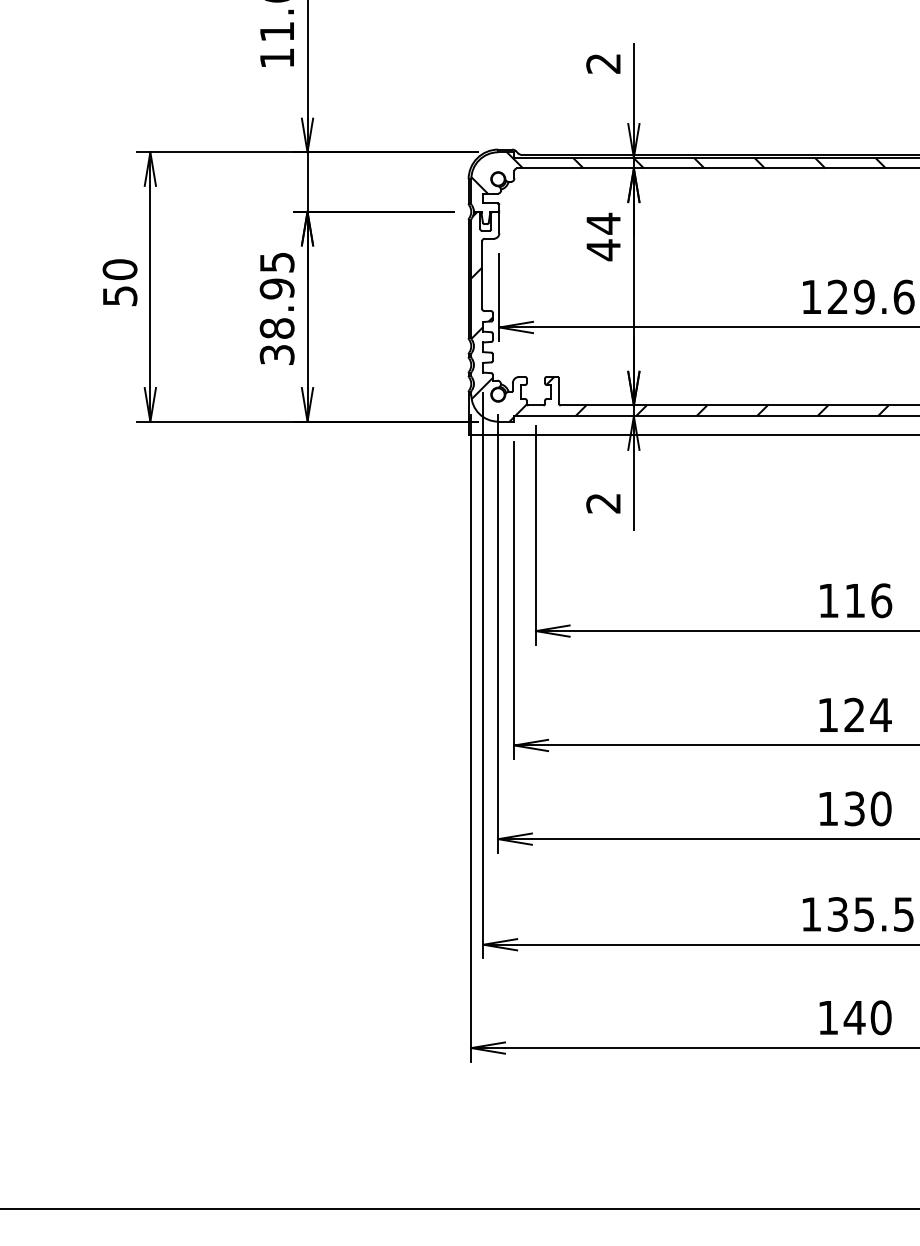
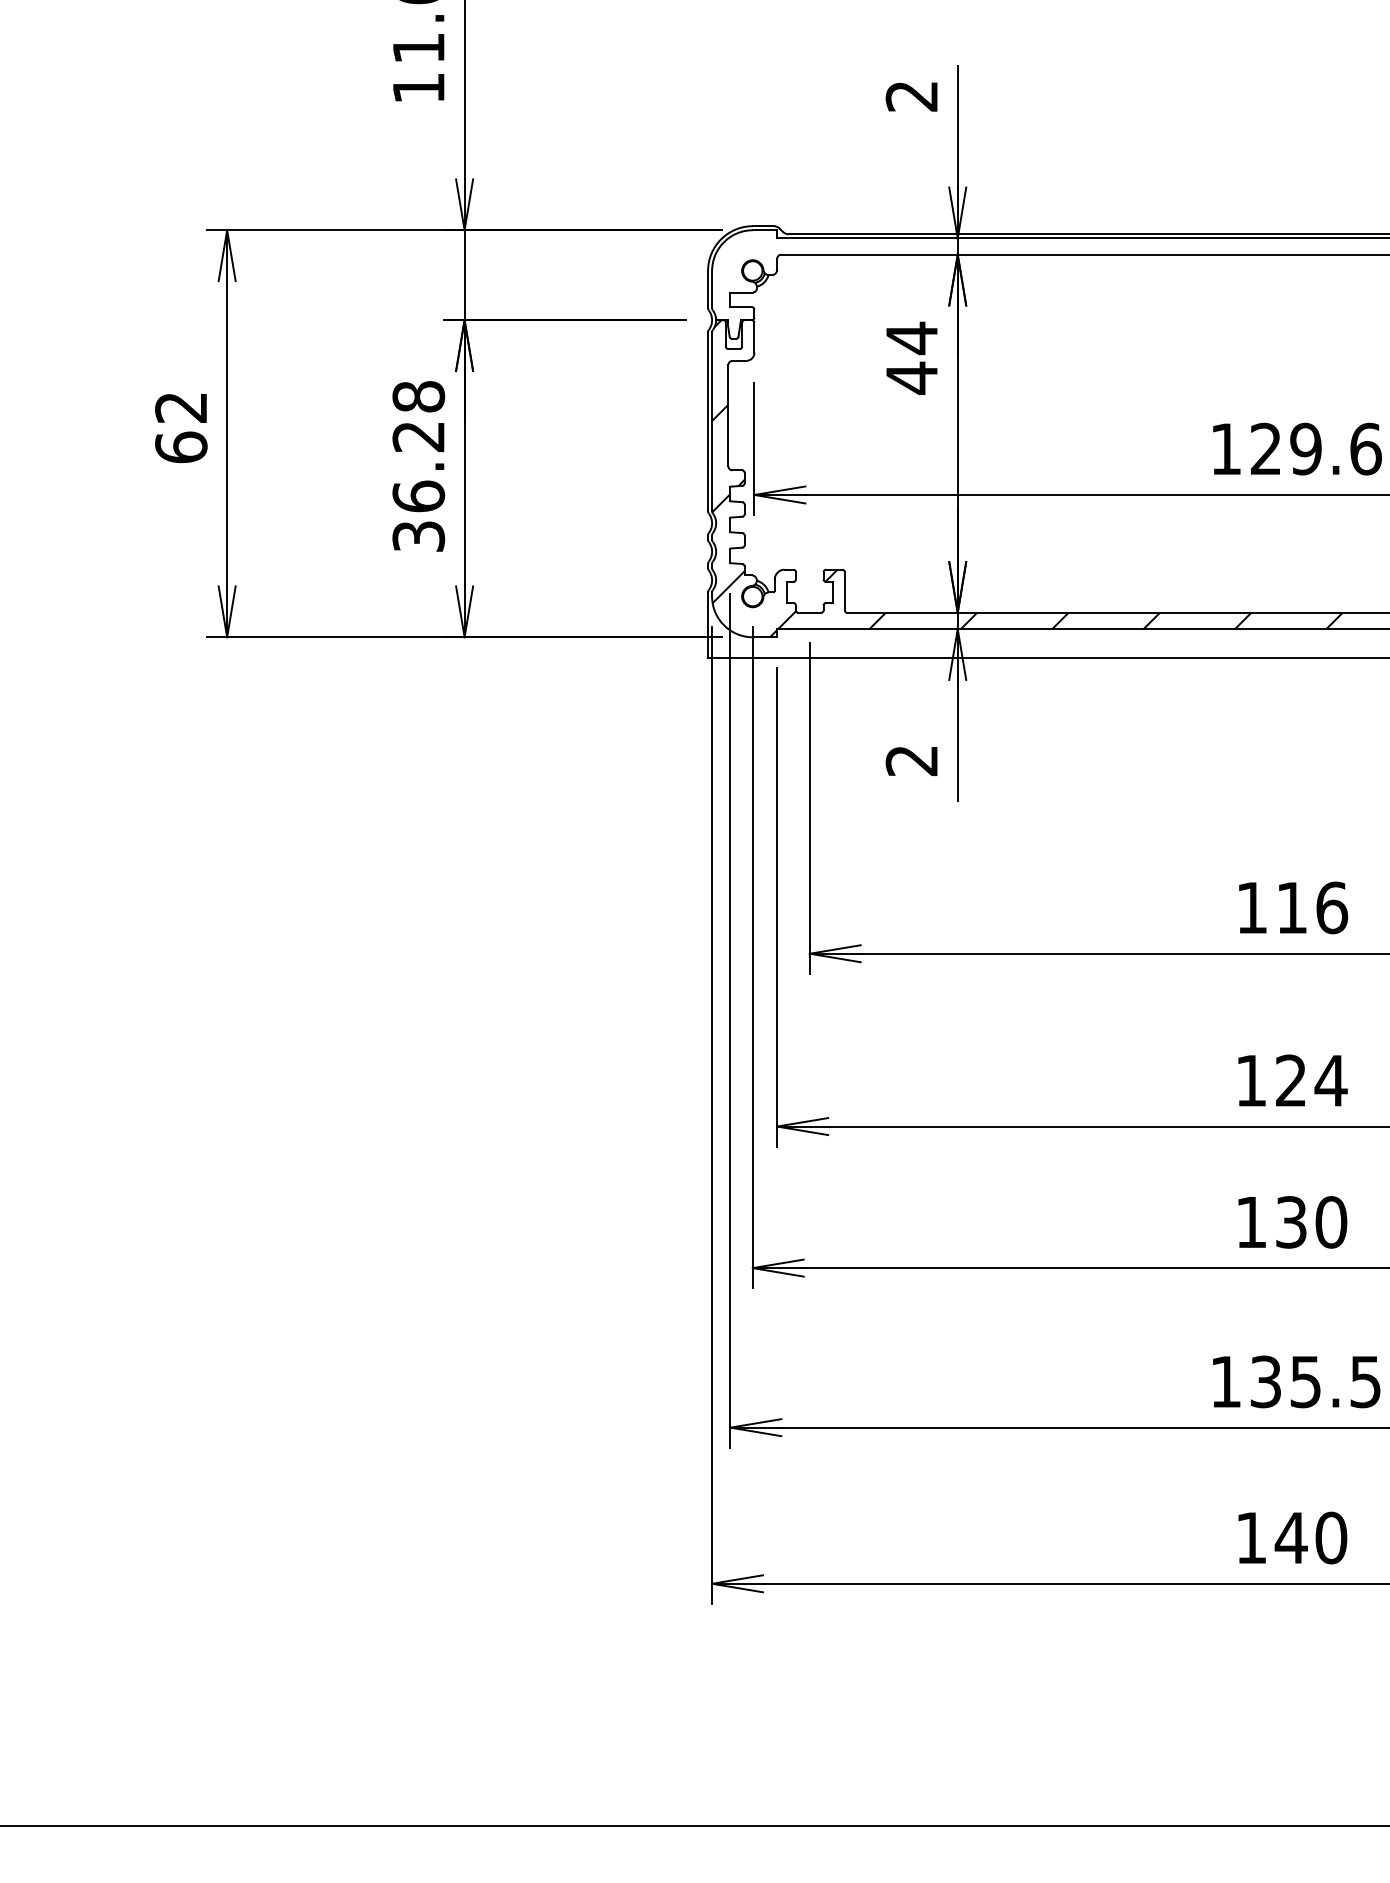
hatch: (678, 178) -> (1025, 269), removed
text: (119, 282) -> (180, 427), 50 -> 62
text: (276, 295) -> (417, 446), 38.95 -> 36.28

